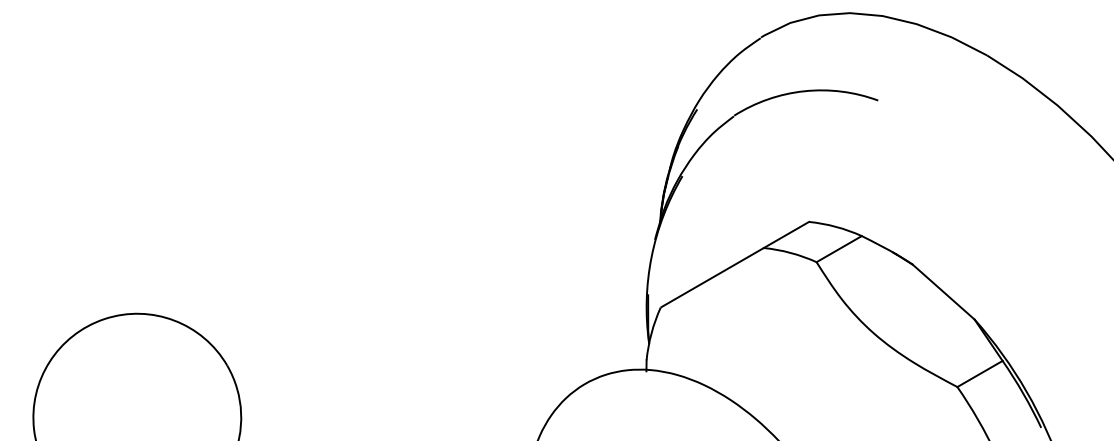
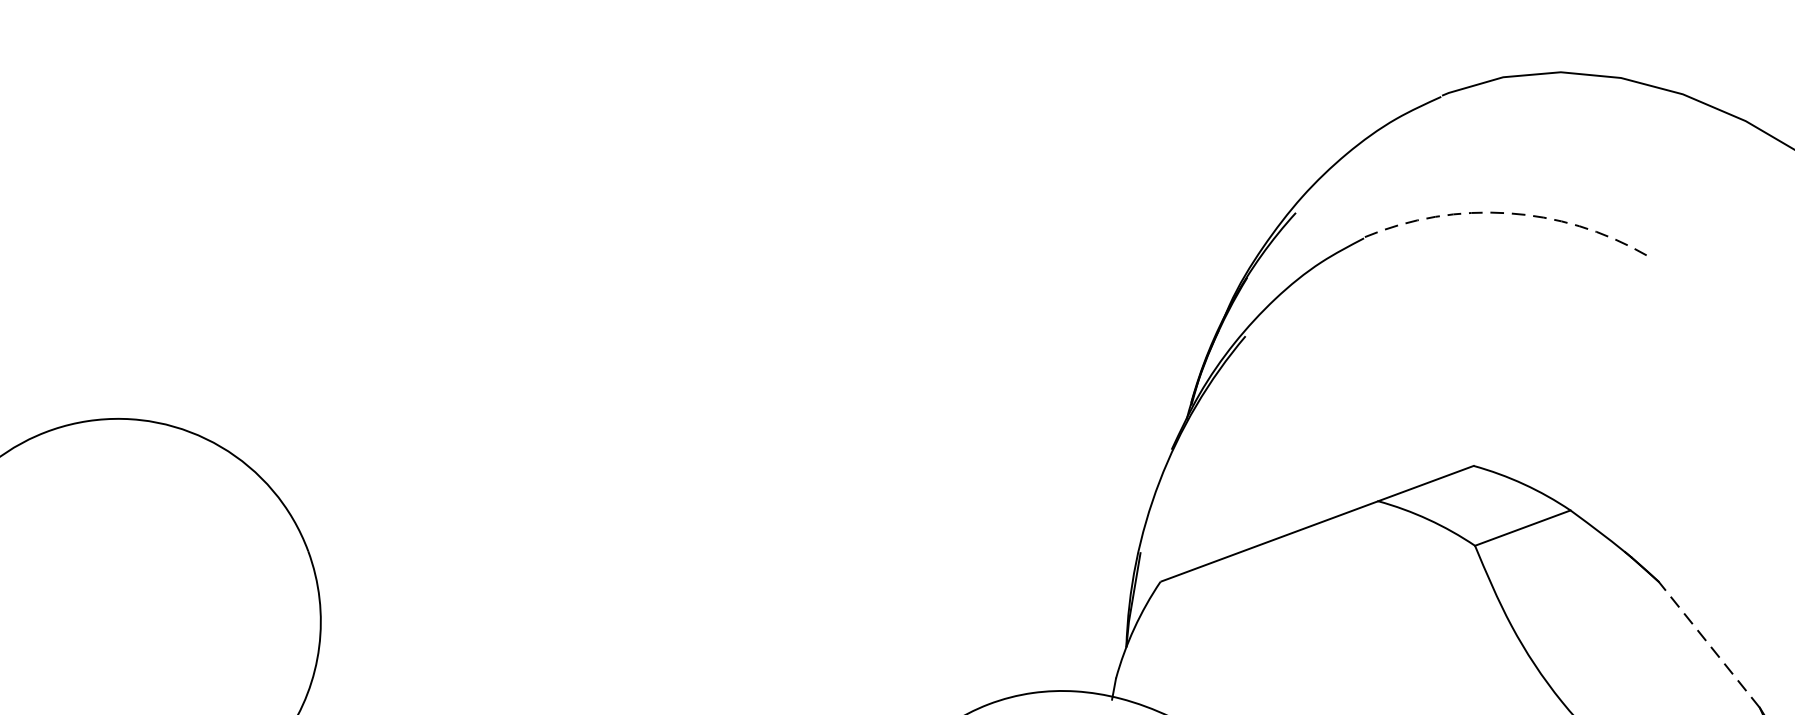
arc: (804, 91) -> (1507, 213), solid -> dashed
line: (943, 291) -> (1709, 643), solid -> dashed

